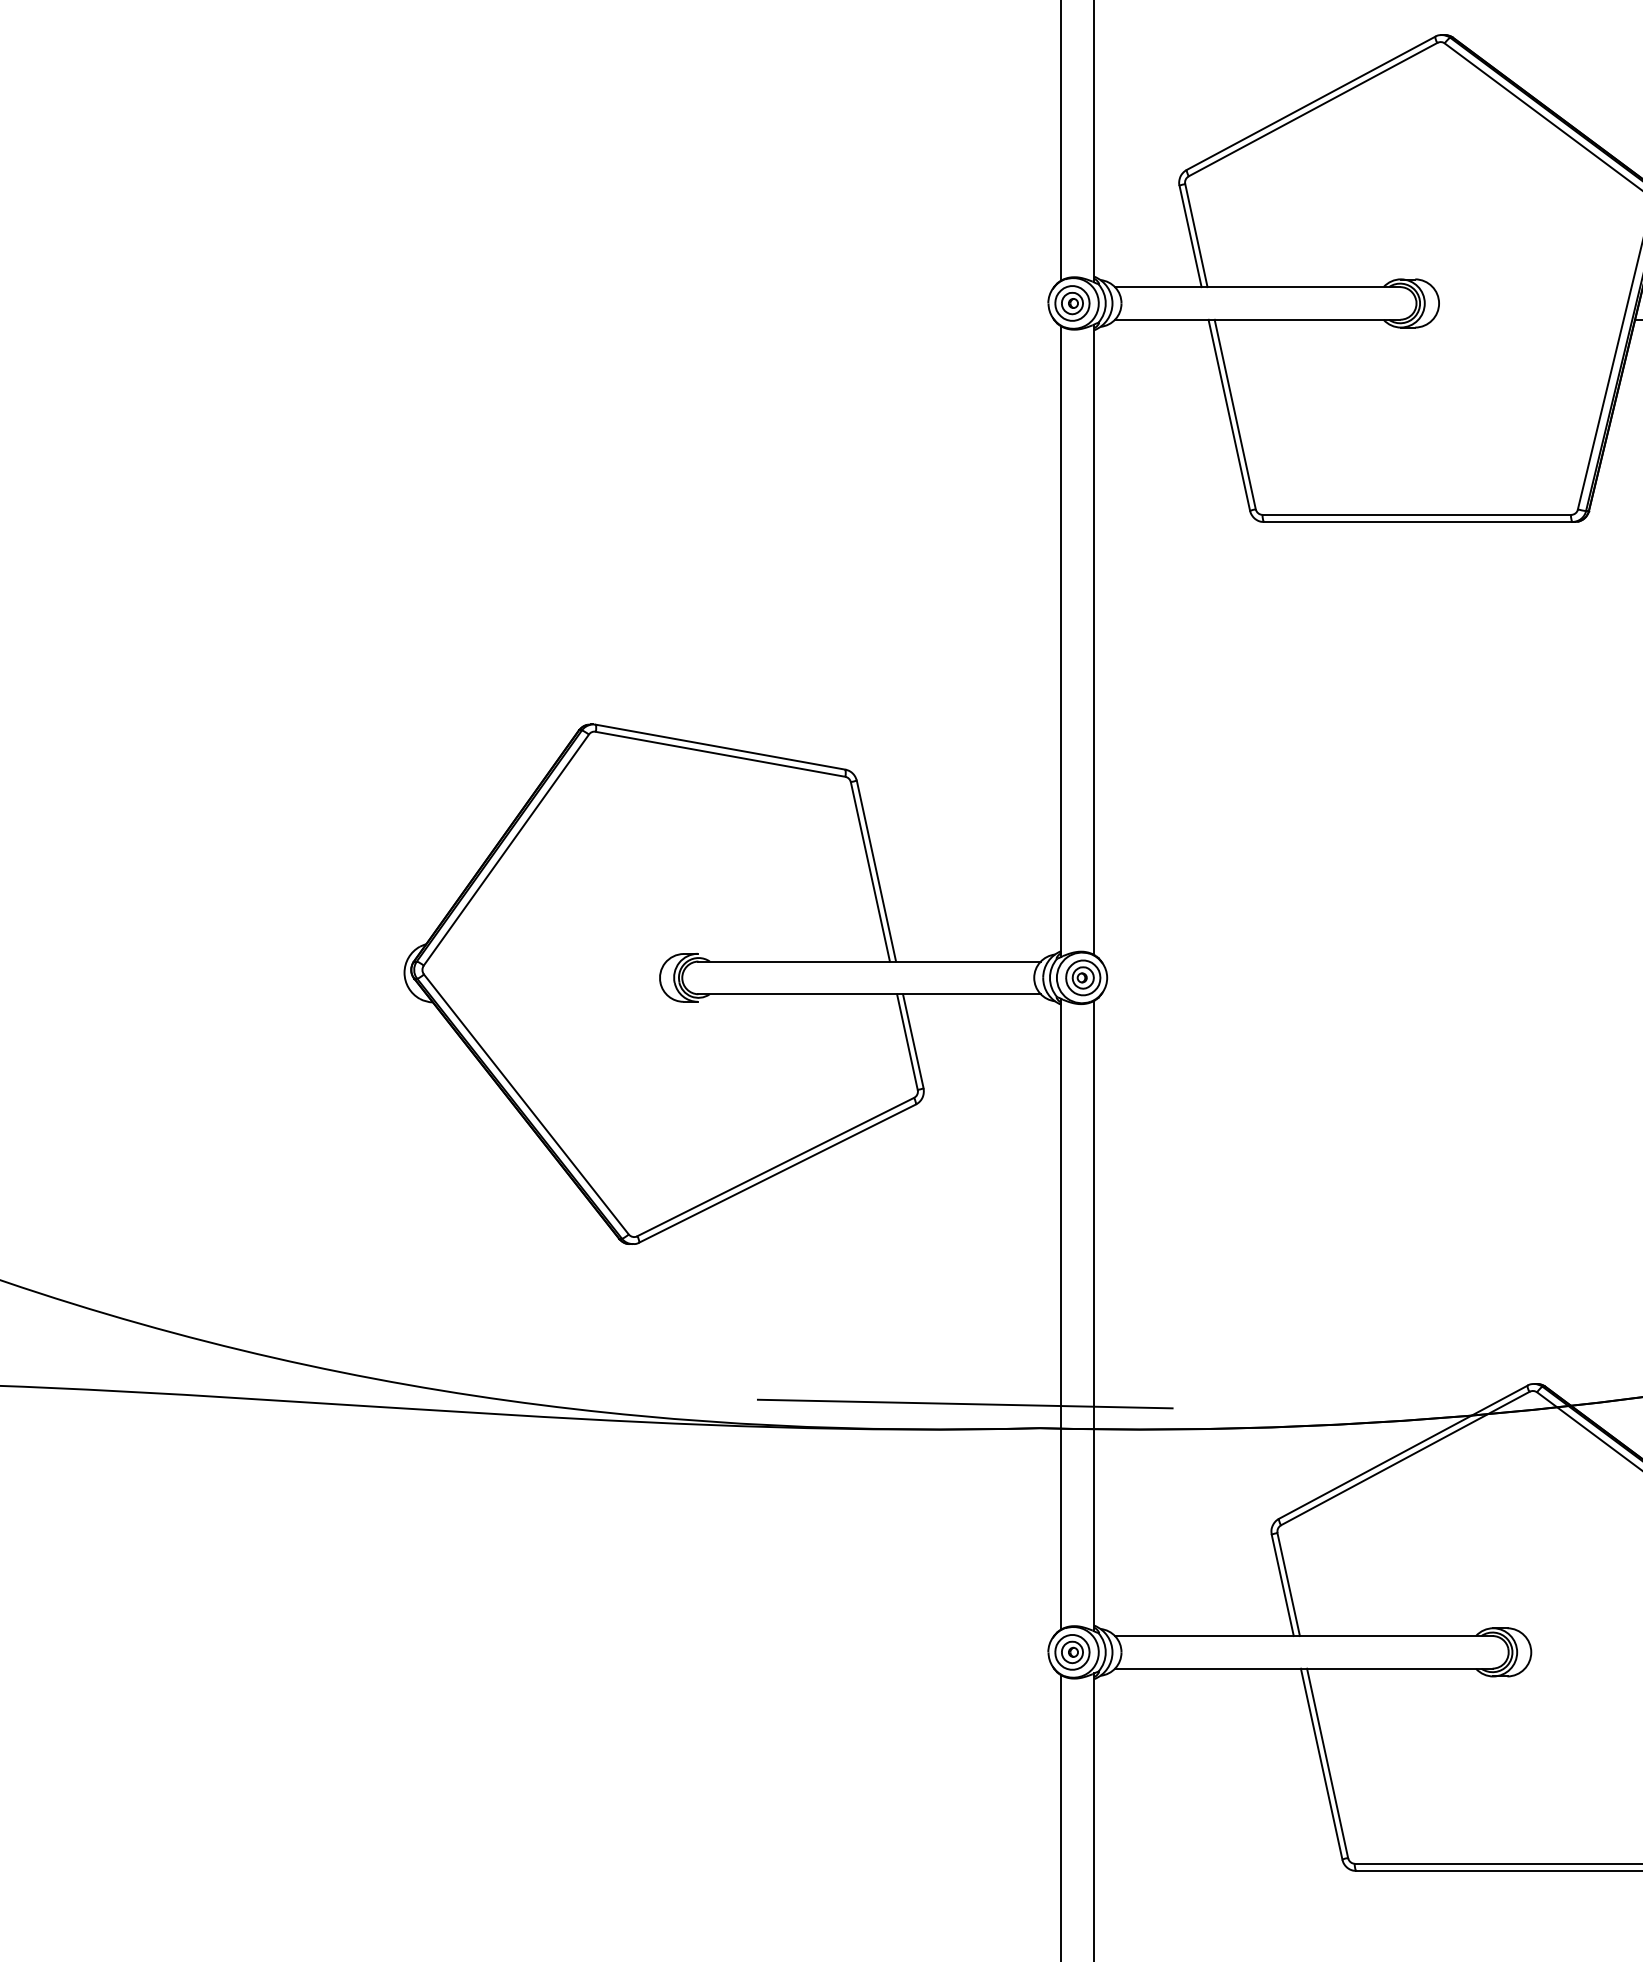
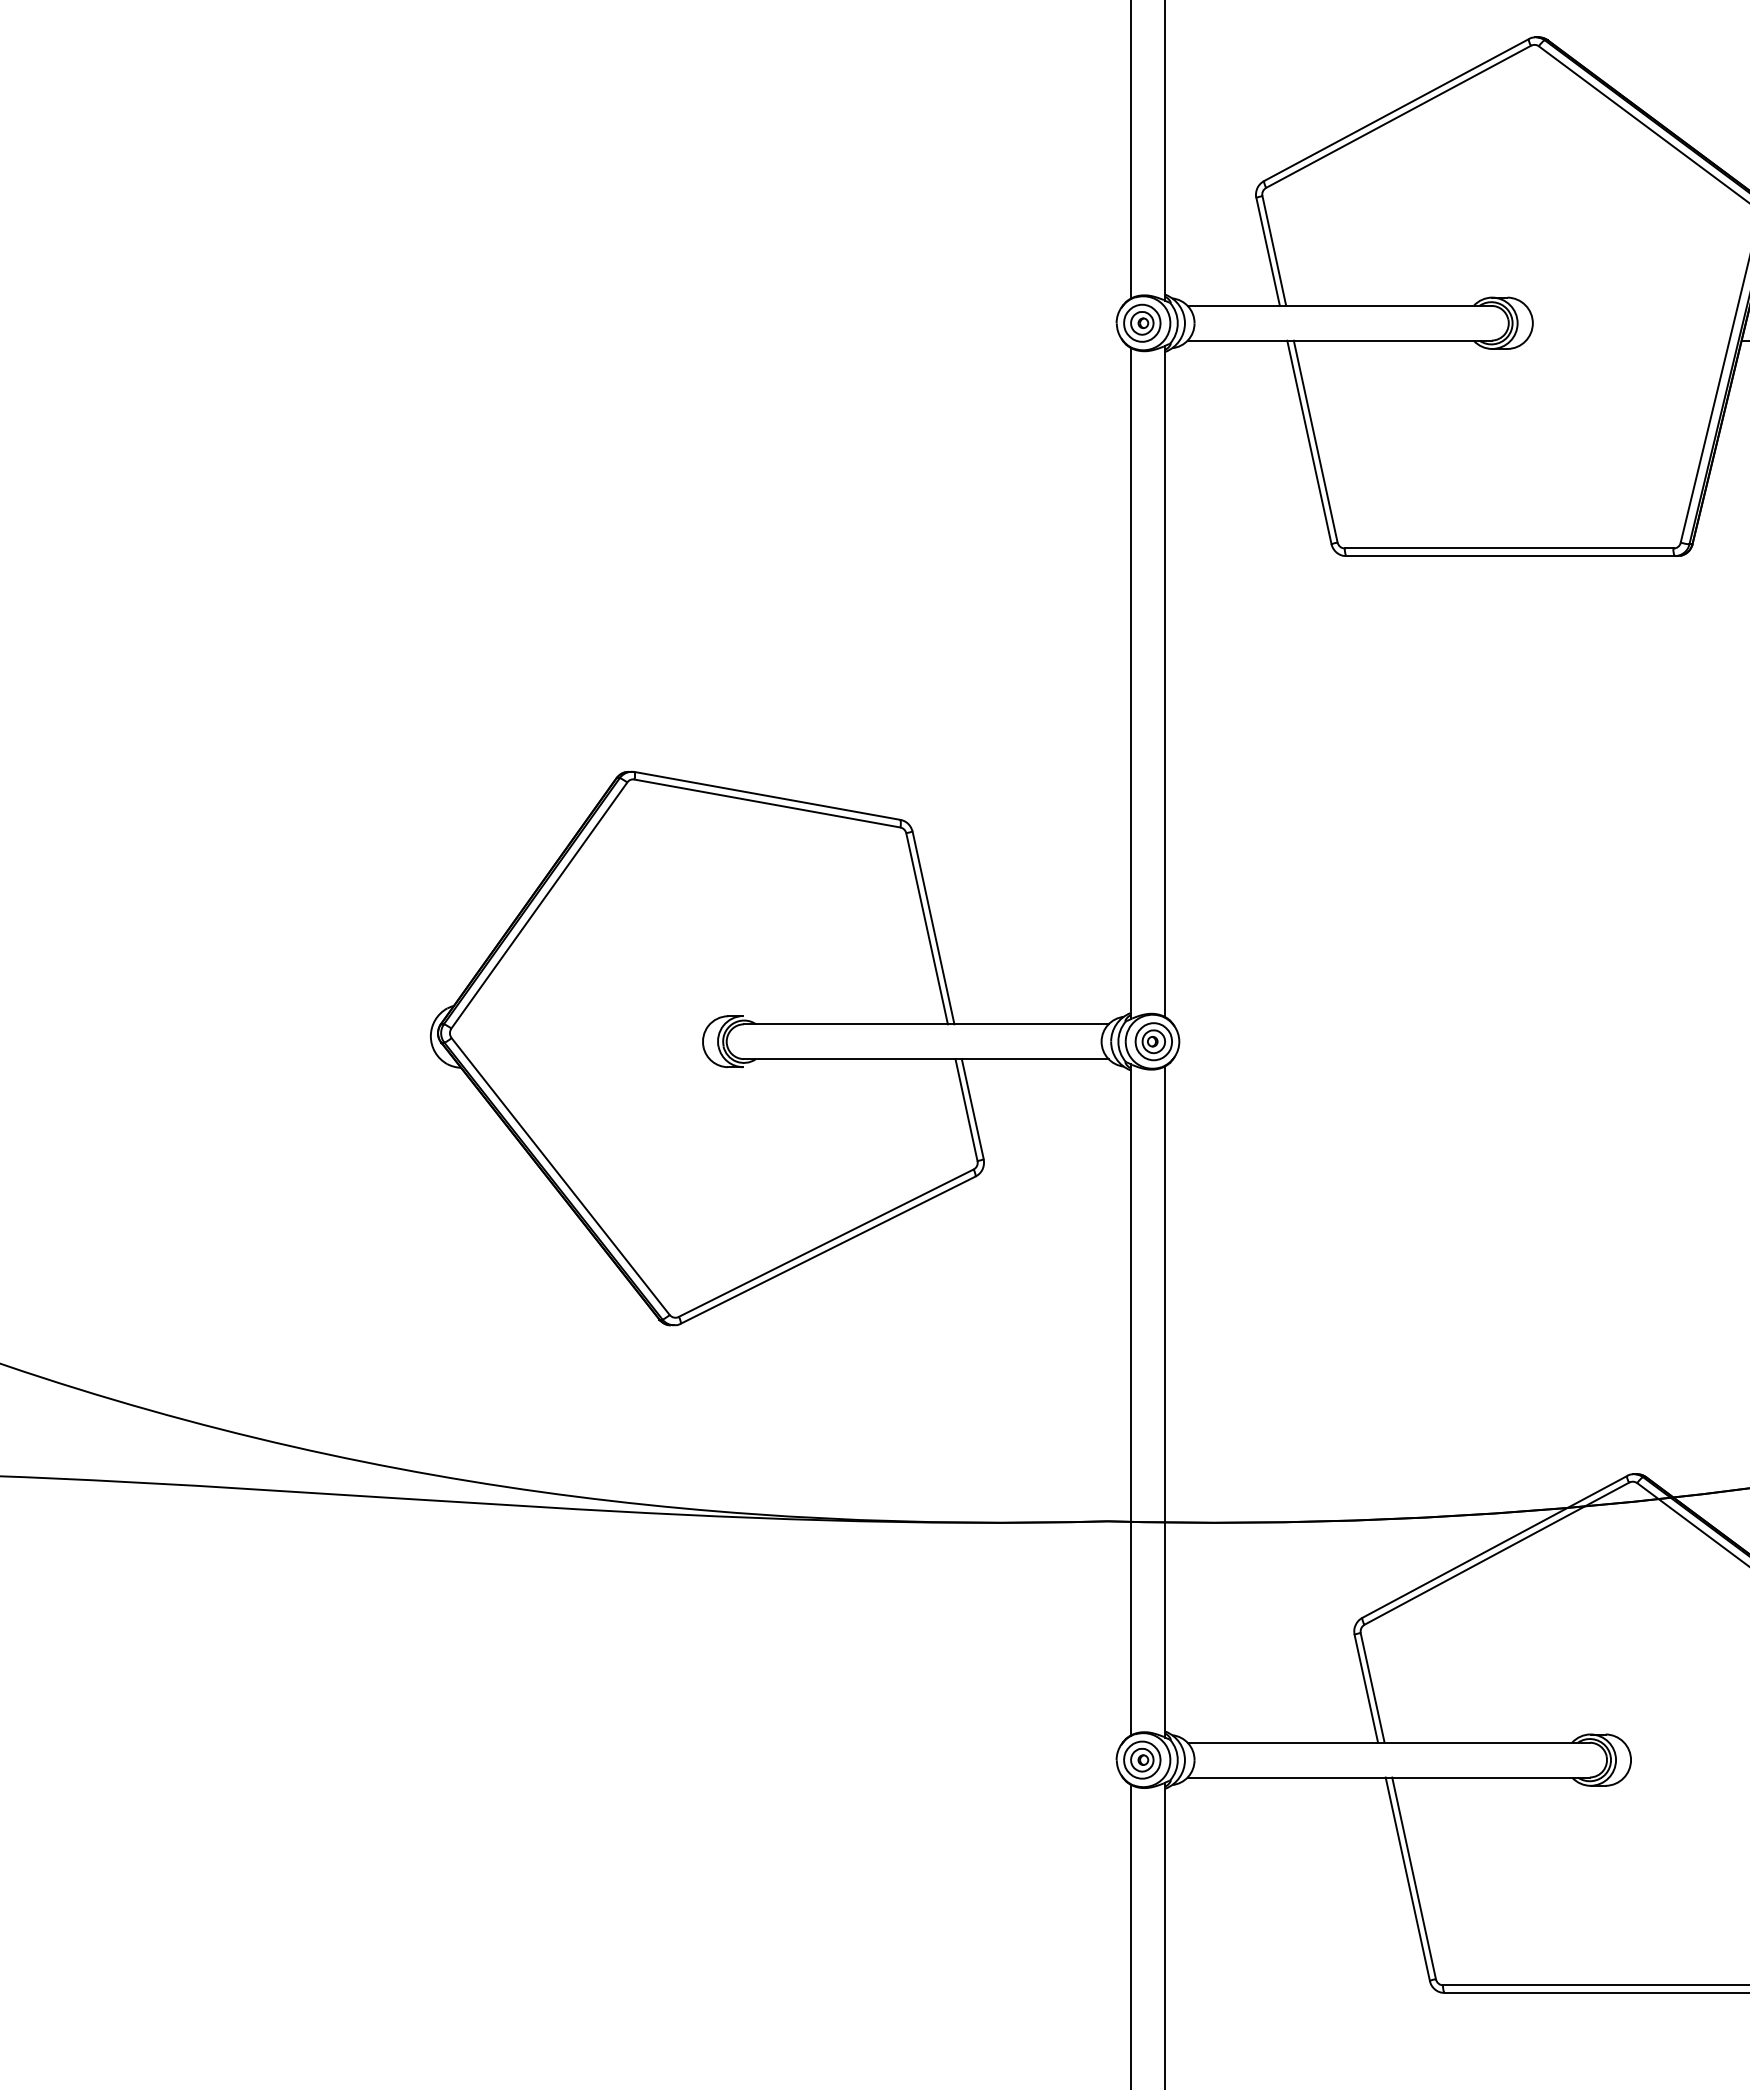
line: (964, 1403) -> (1027, 1495), removed

